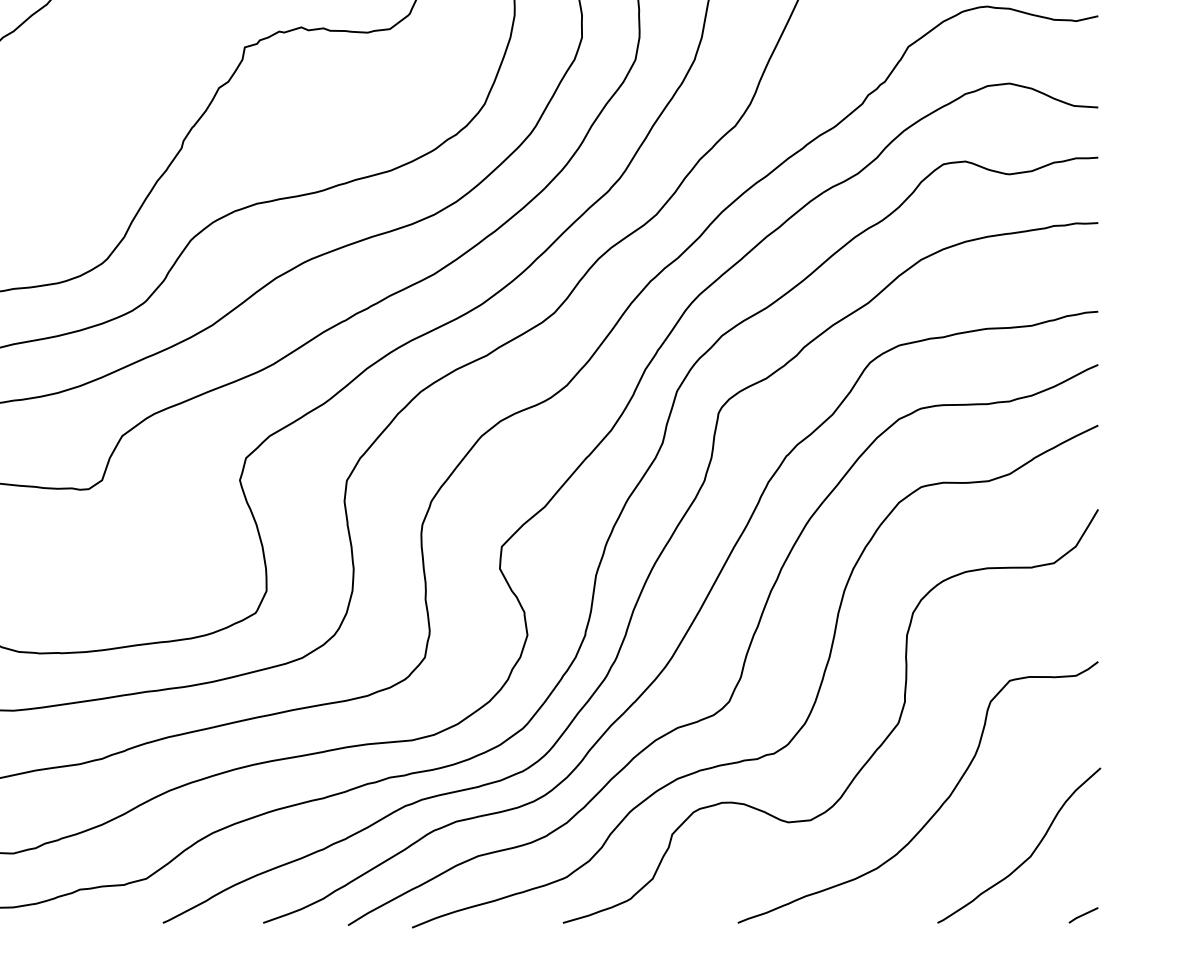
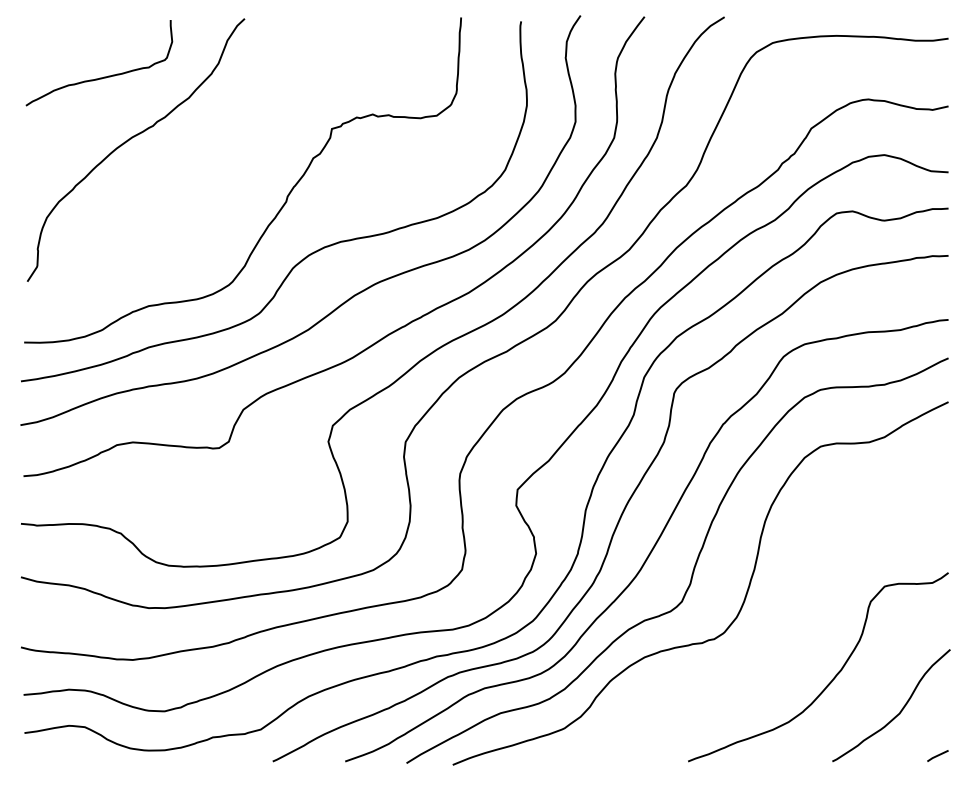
curve: (871, 754) -> (784, 639), removed

